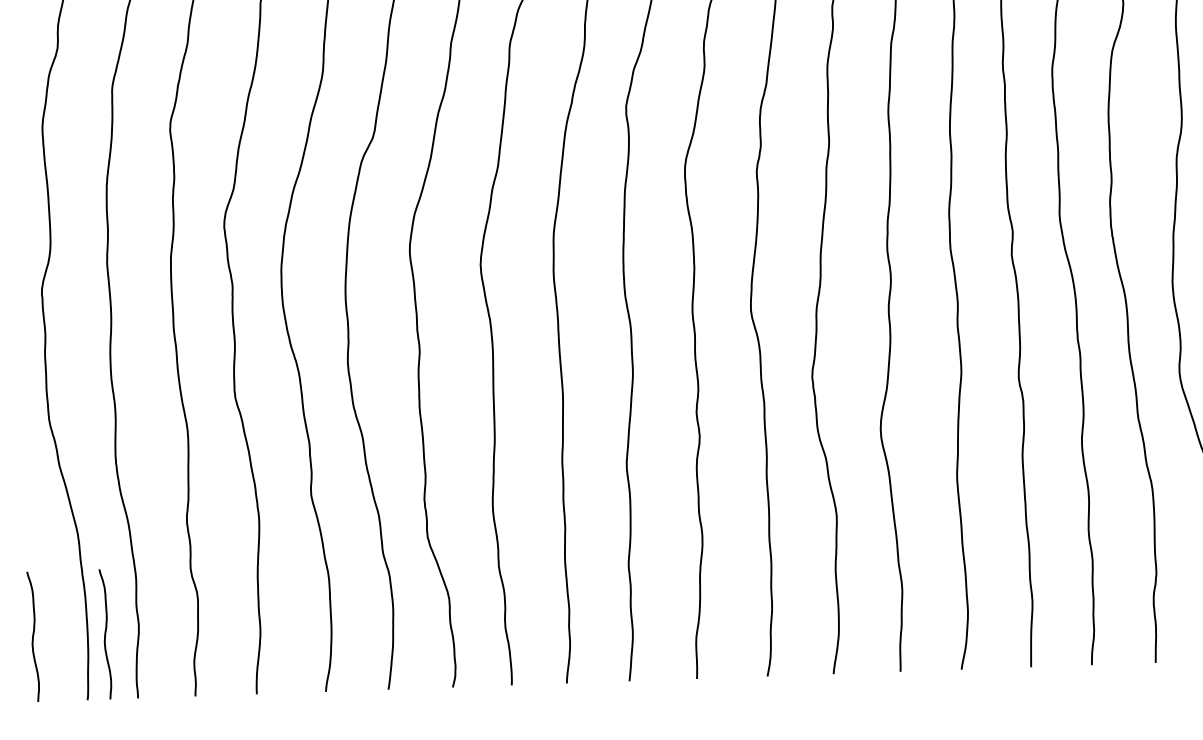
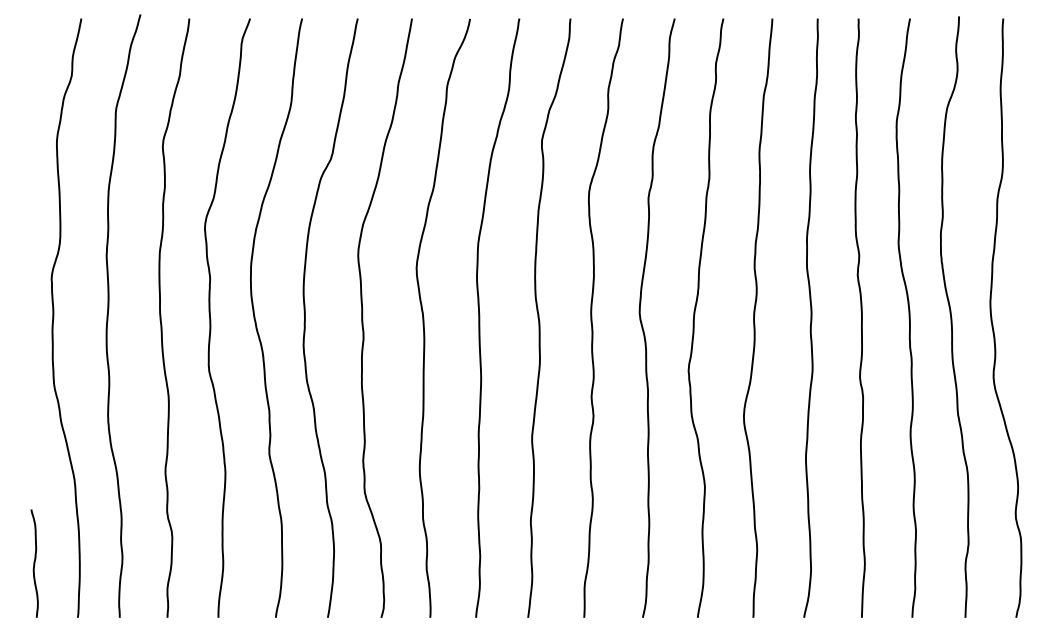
curve: (105, 634) -> (94, 563), removed

